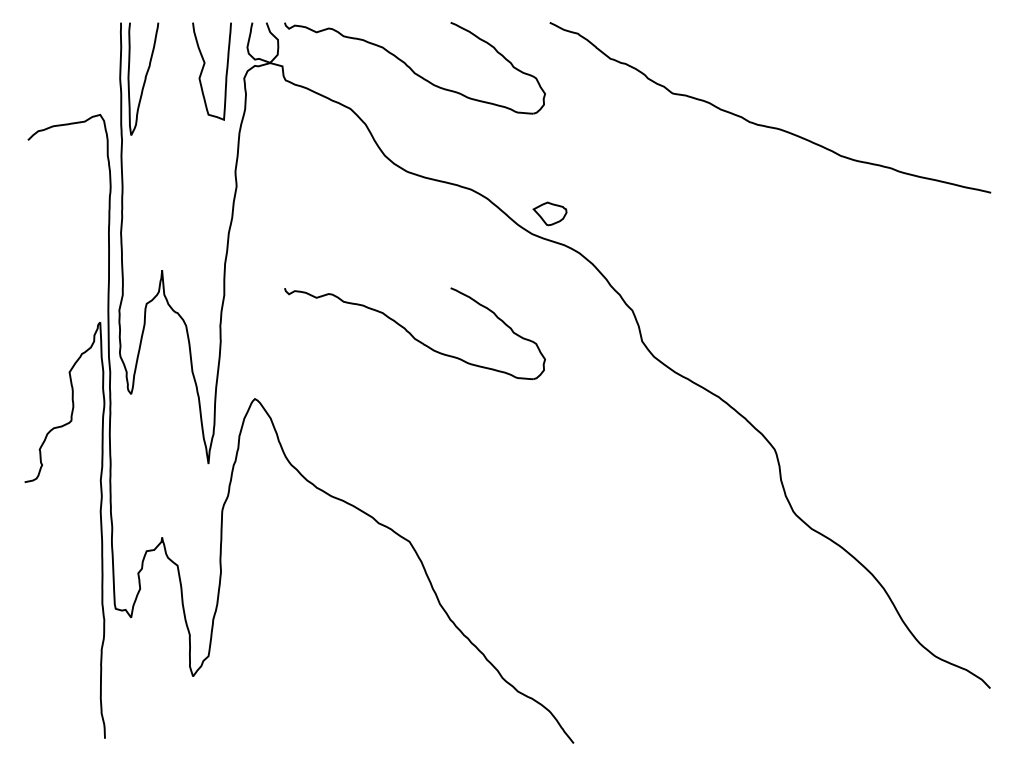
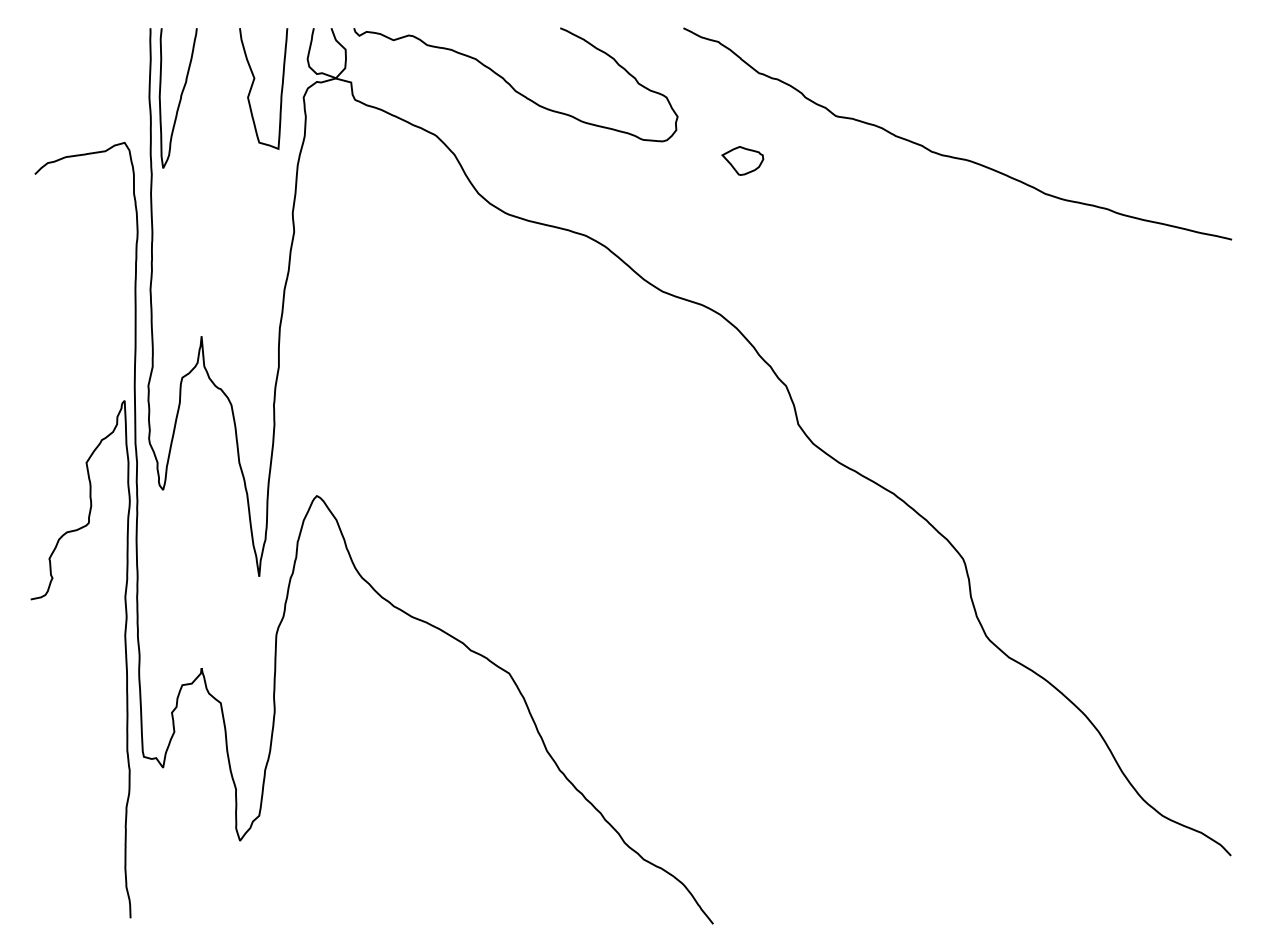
part: (549, 213) -> (742, 160), moved
part: (414, 333) -> (515, 414), removed

